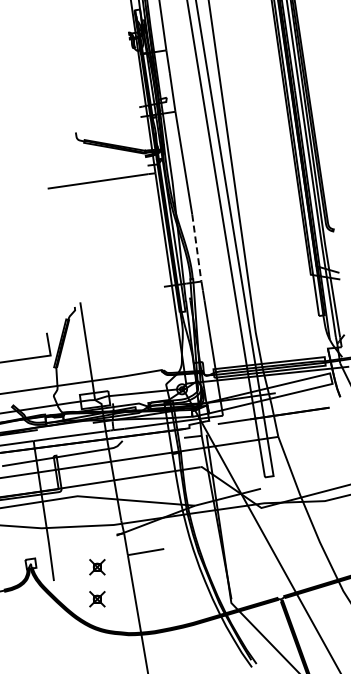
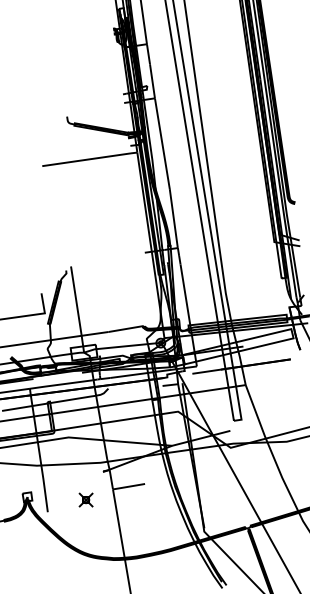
line: (196, 248) -> (173, 218), dashed -> solid
part: (97, 599) -> (86, 528), removed

